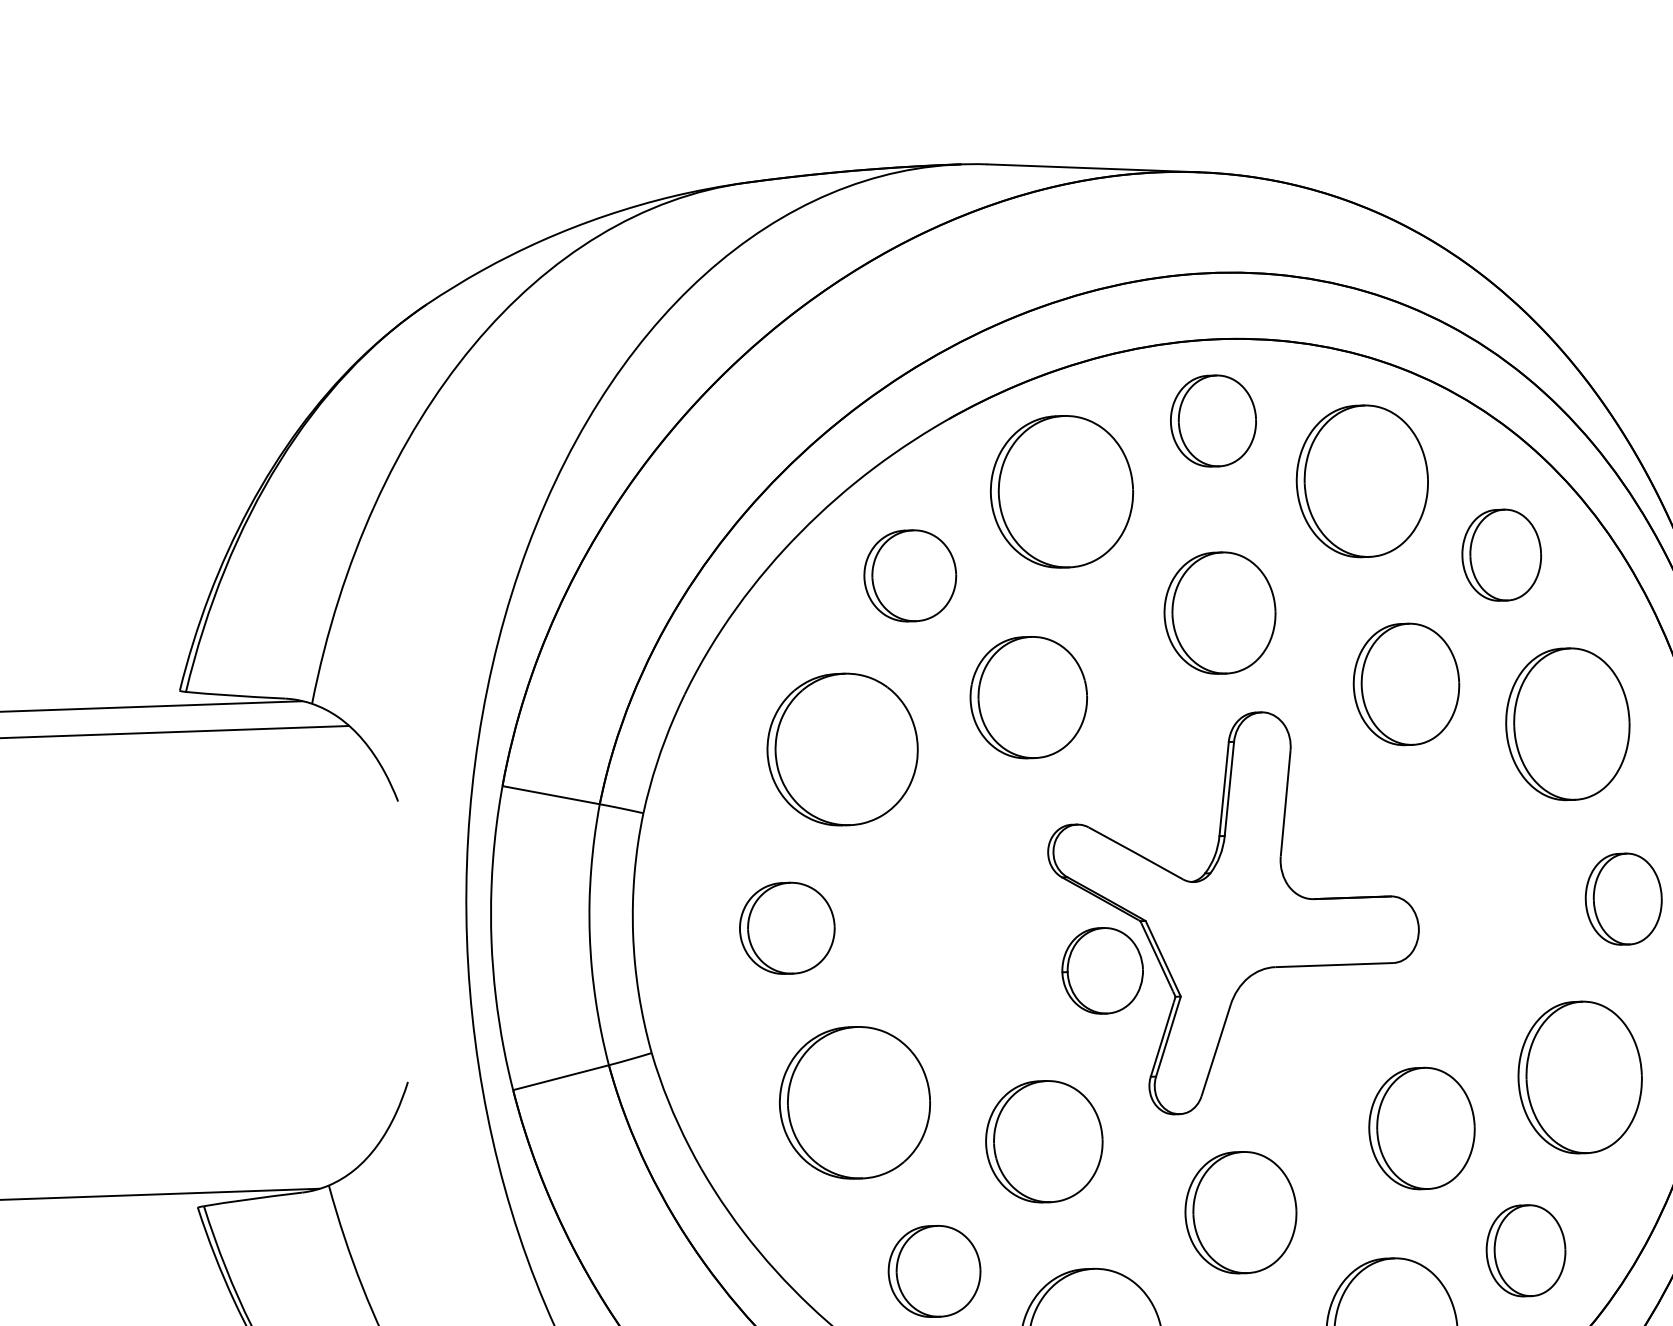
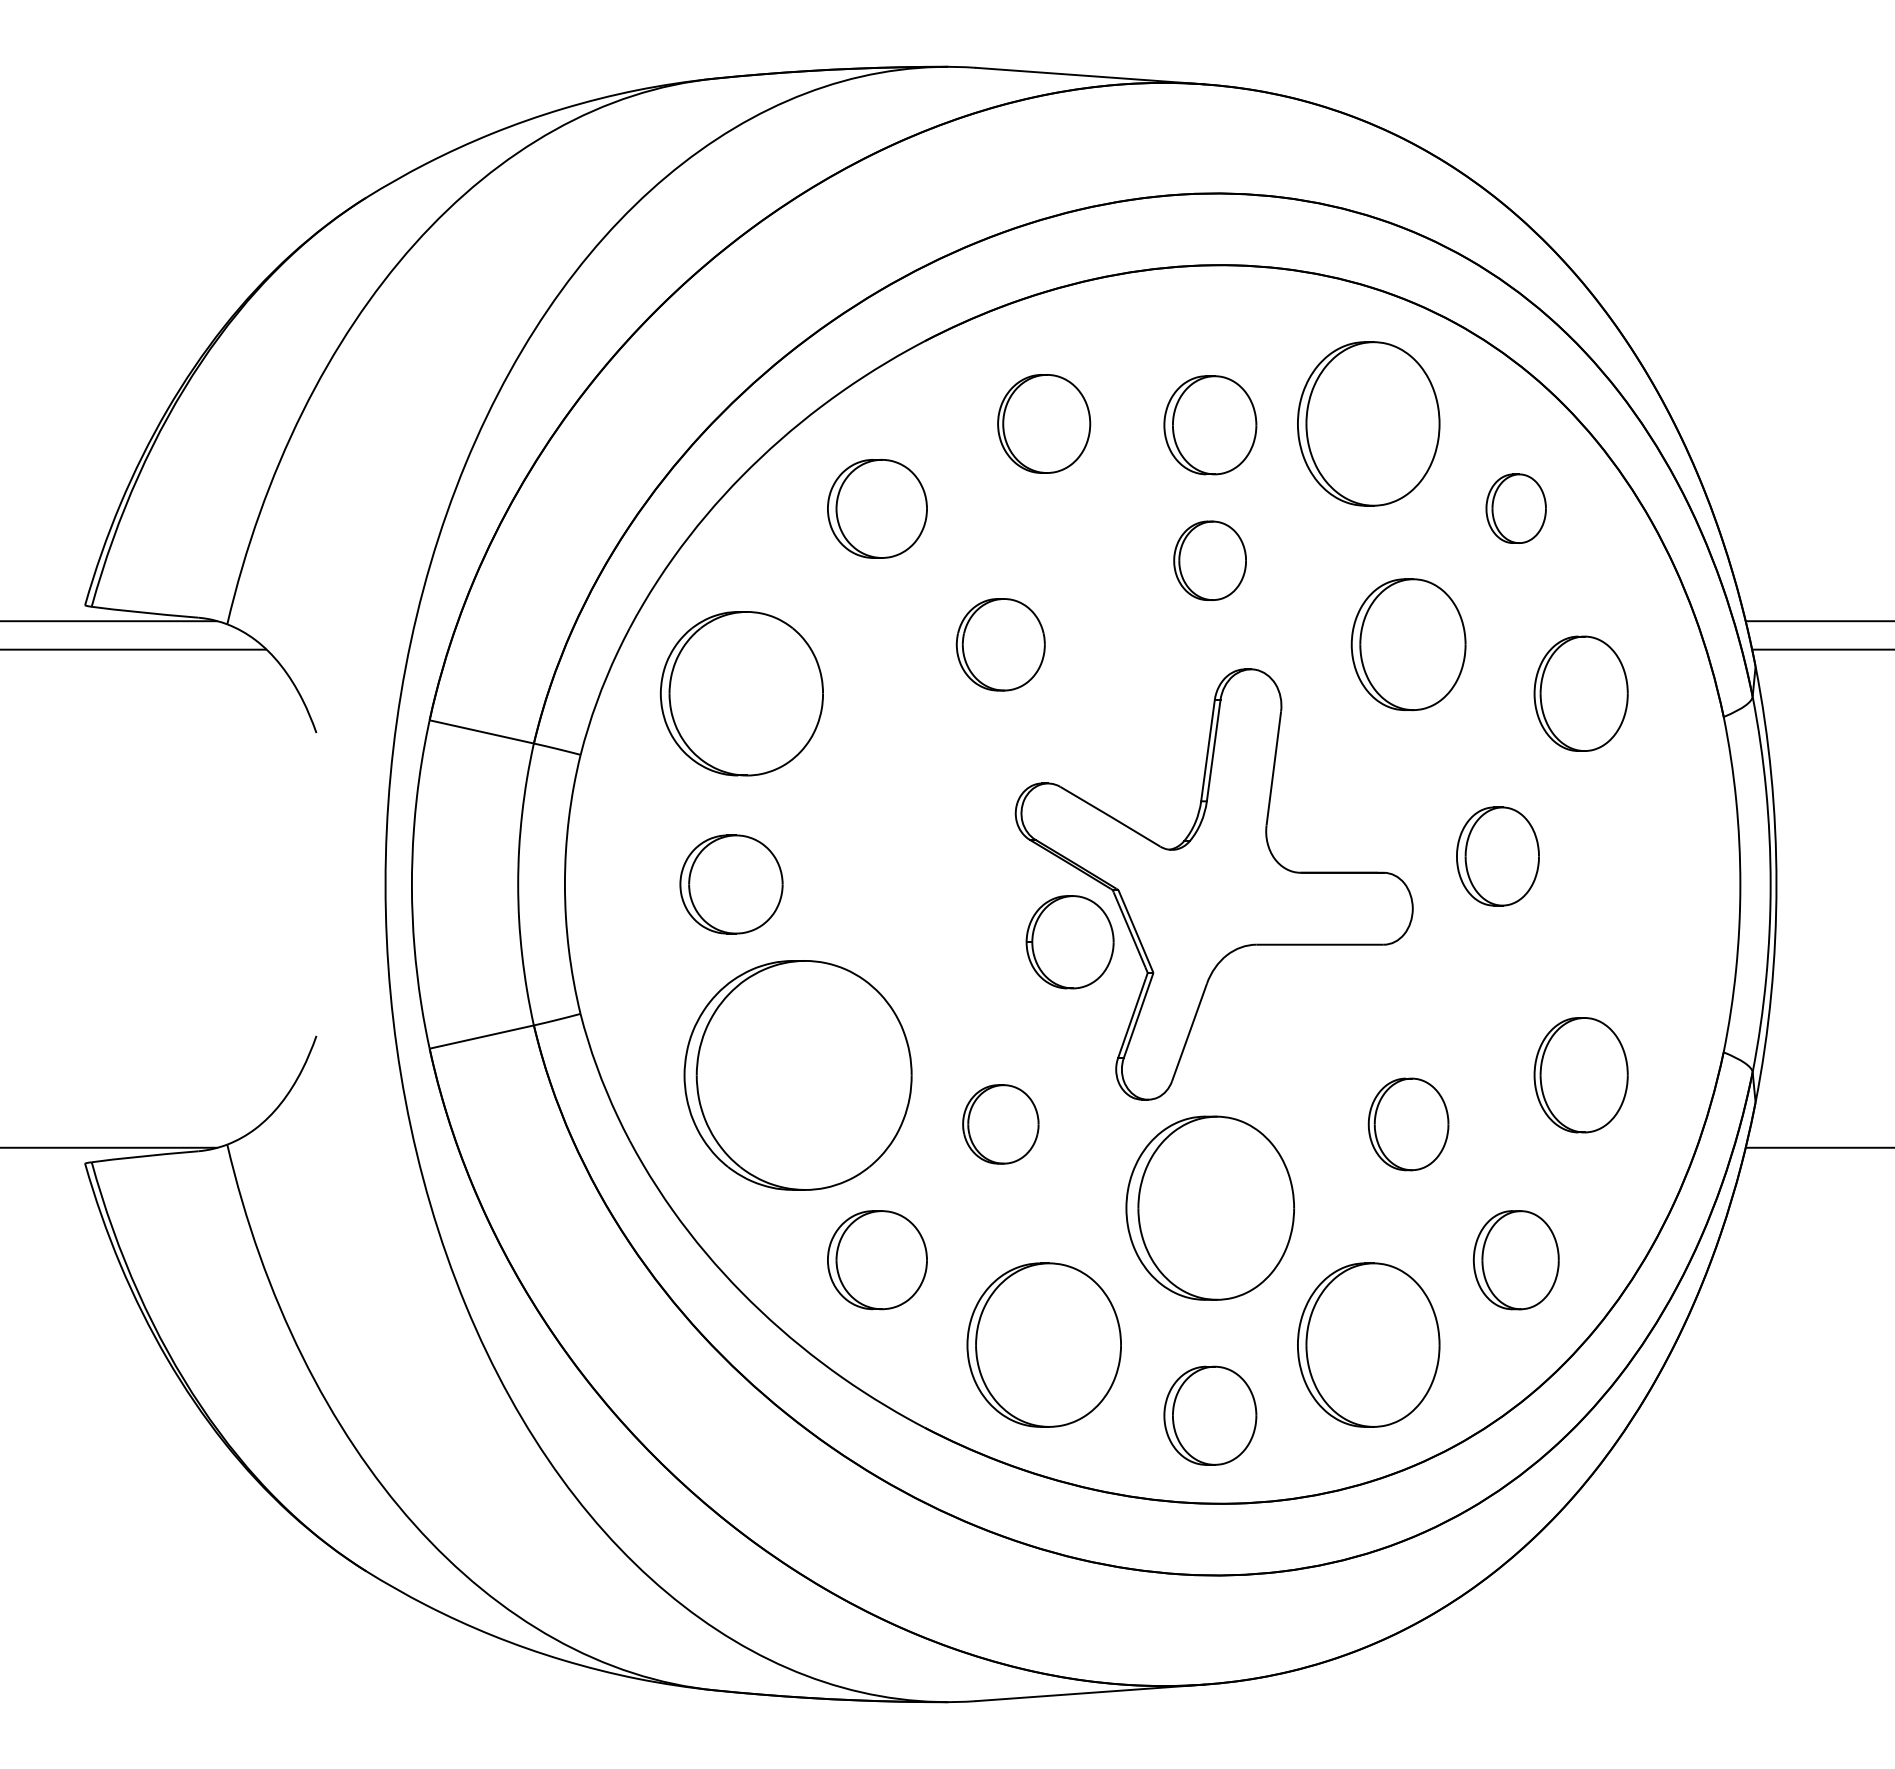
part: (1213, 421) -> (1210, 425), moved
part: (1061, 491) -> (1043, 423), size x0.6
part: (1501, 554) -> (1515, 508), size x0.7
part: (1219, 612) -> (1209, 560), size x0.6
part: (1028, 697) -> (1000, 644), size x0.7
part: (1567, 724) -> (1580, 693), size x0.7
part: (842, 749) -> (741, 693), moved
part: (1623, 899) -> (1497, 856), moved
part: (1579, 1076) -> (1580, 1074), size x0.7
part: (854, 1102) -> (797, 1074), size x1.4
part: (1421, 1128) -> (1408, 1124), size x0.7
part: (1044, 1141) -> (1000, 1124), size x0.6
part: (1240, 1212) -> (1209, 1208), size x1.4

